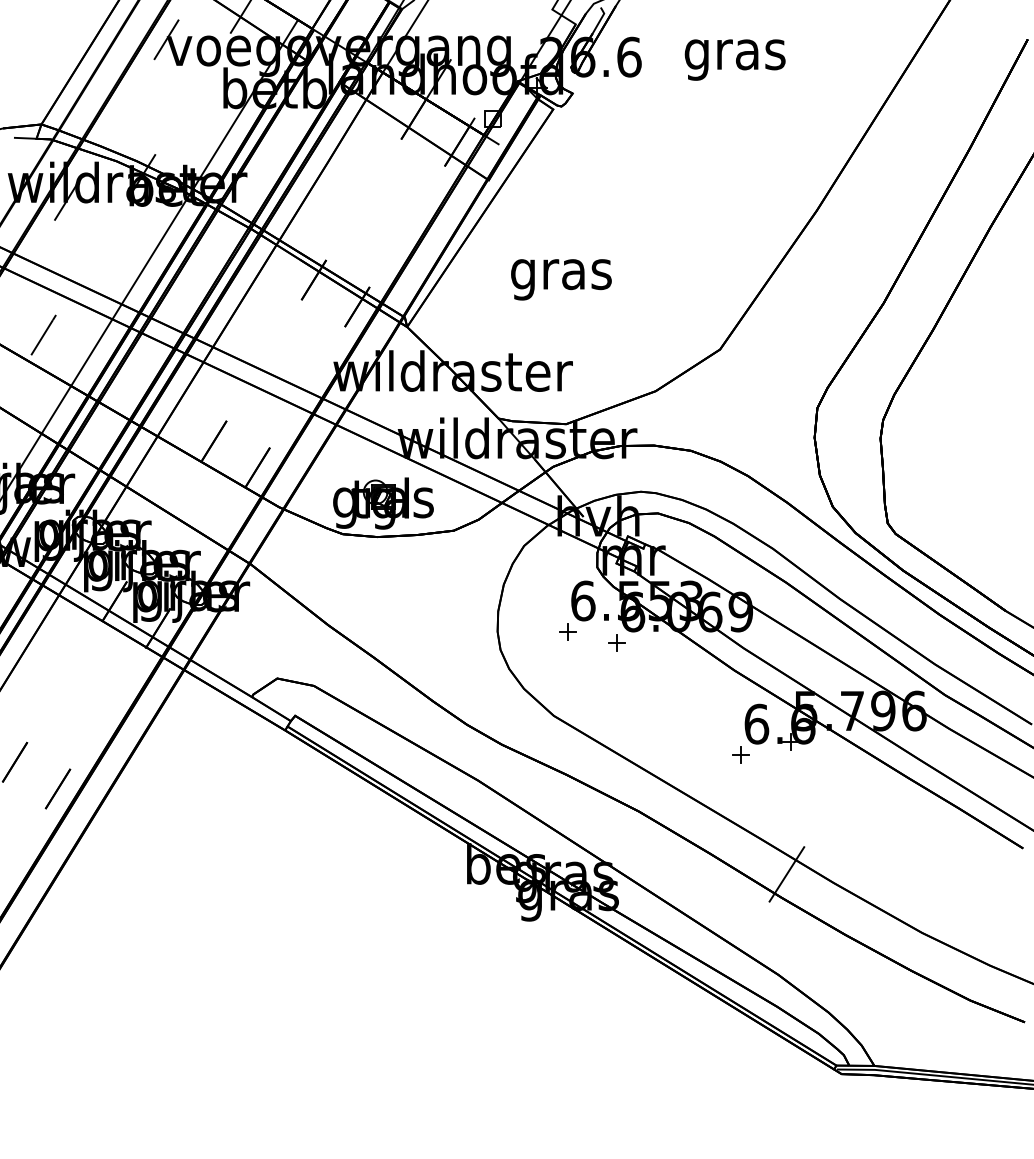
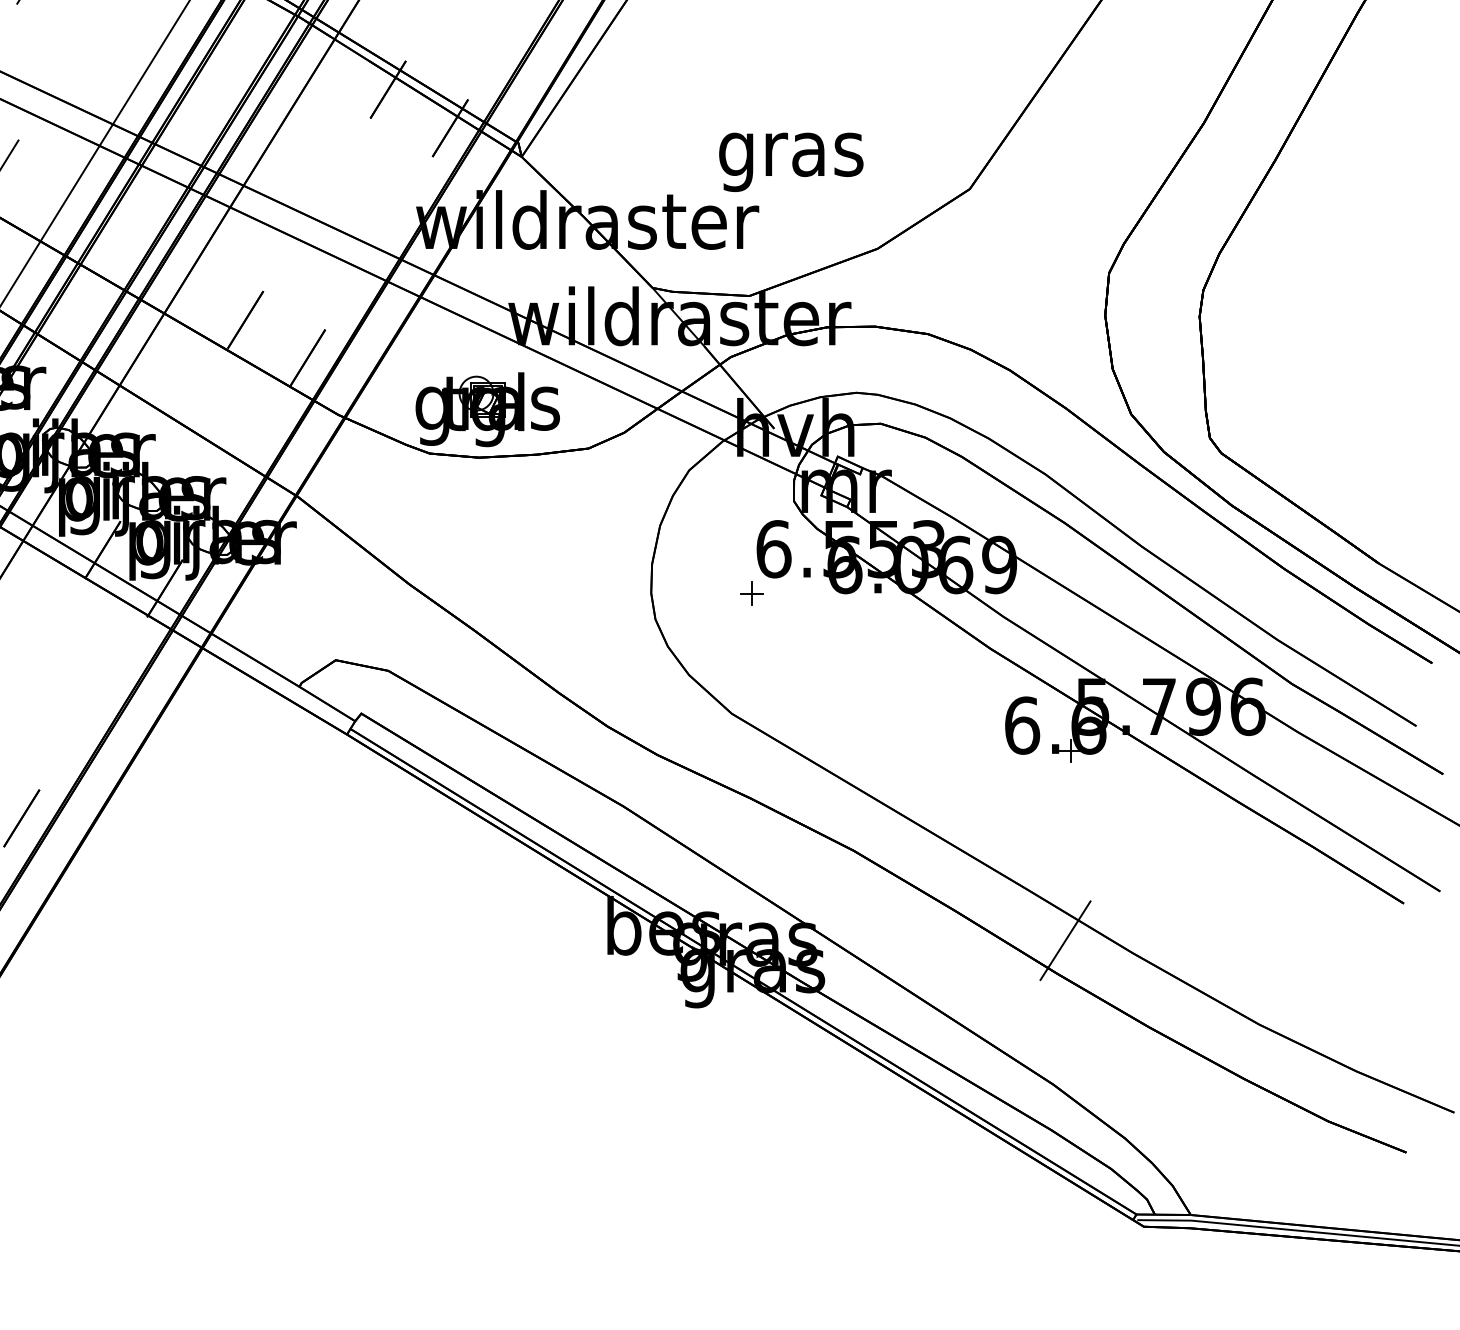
text: (561, 279) -> (791, 161), moved
part: (616, 642) -> (821, 608), removed
part: (740, 754) -> (999, 769), removed

